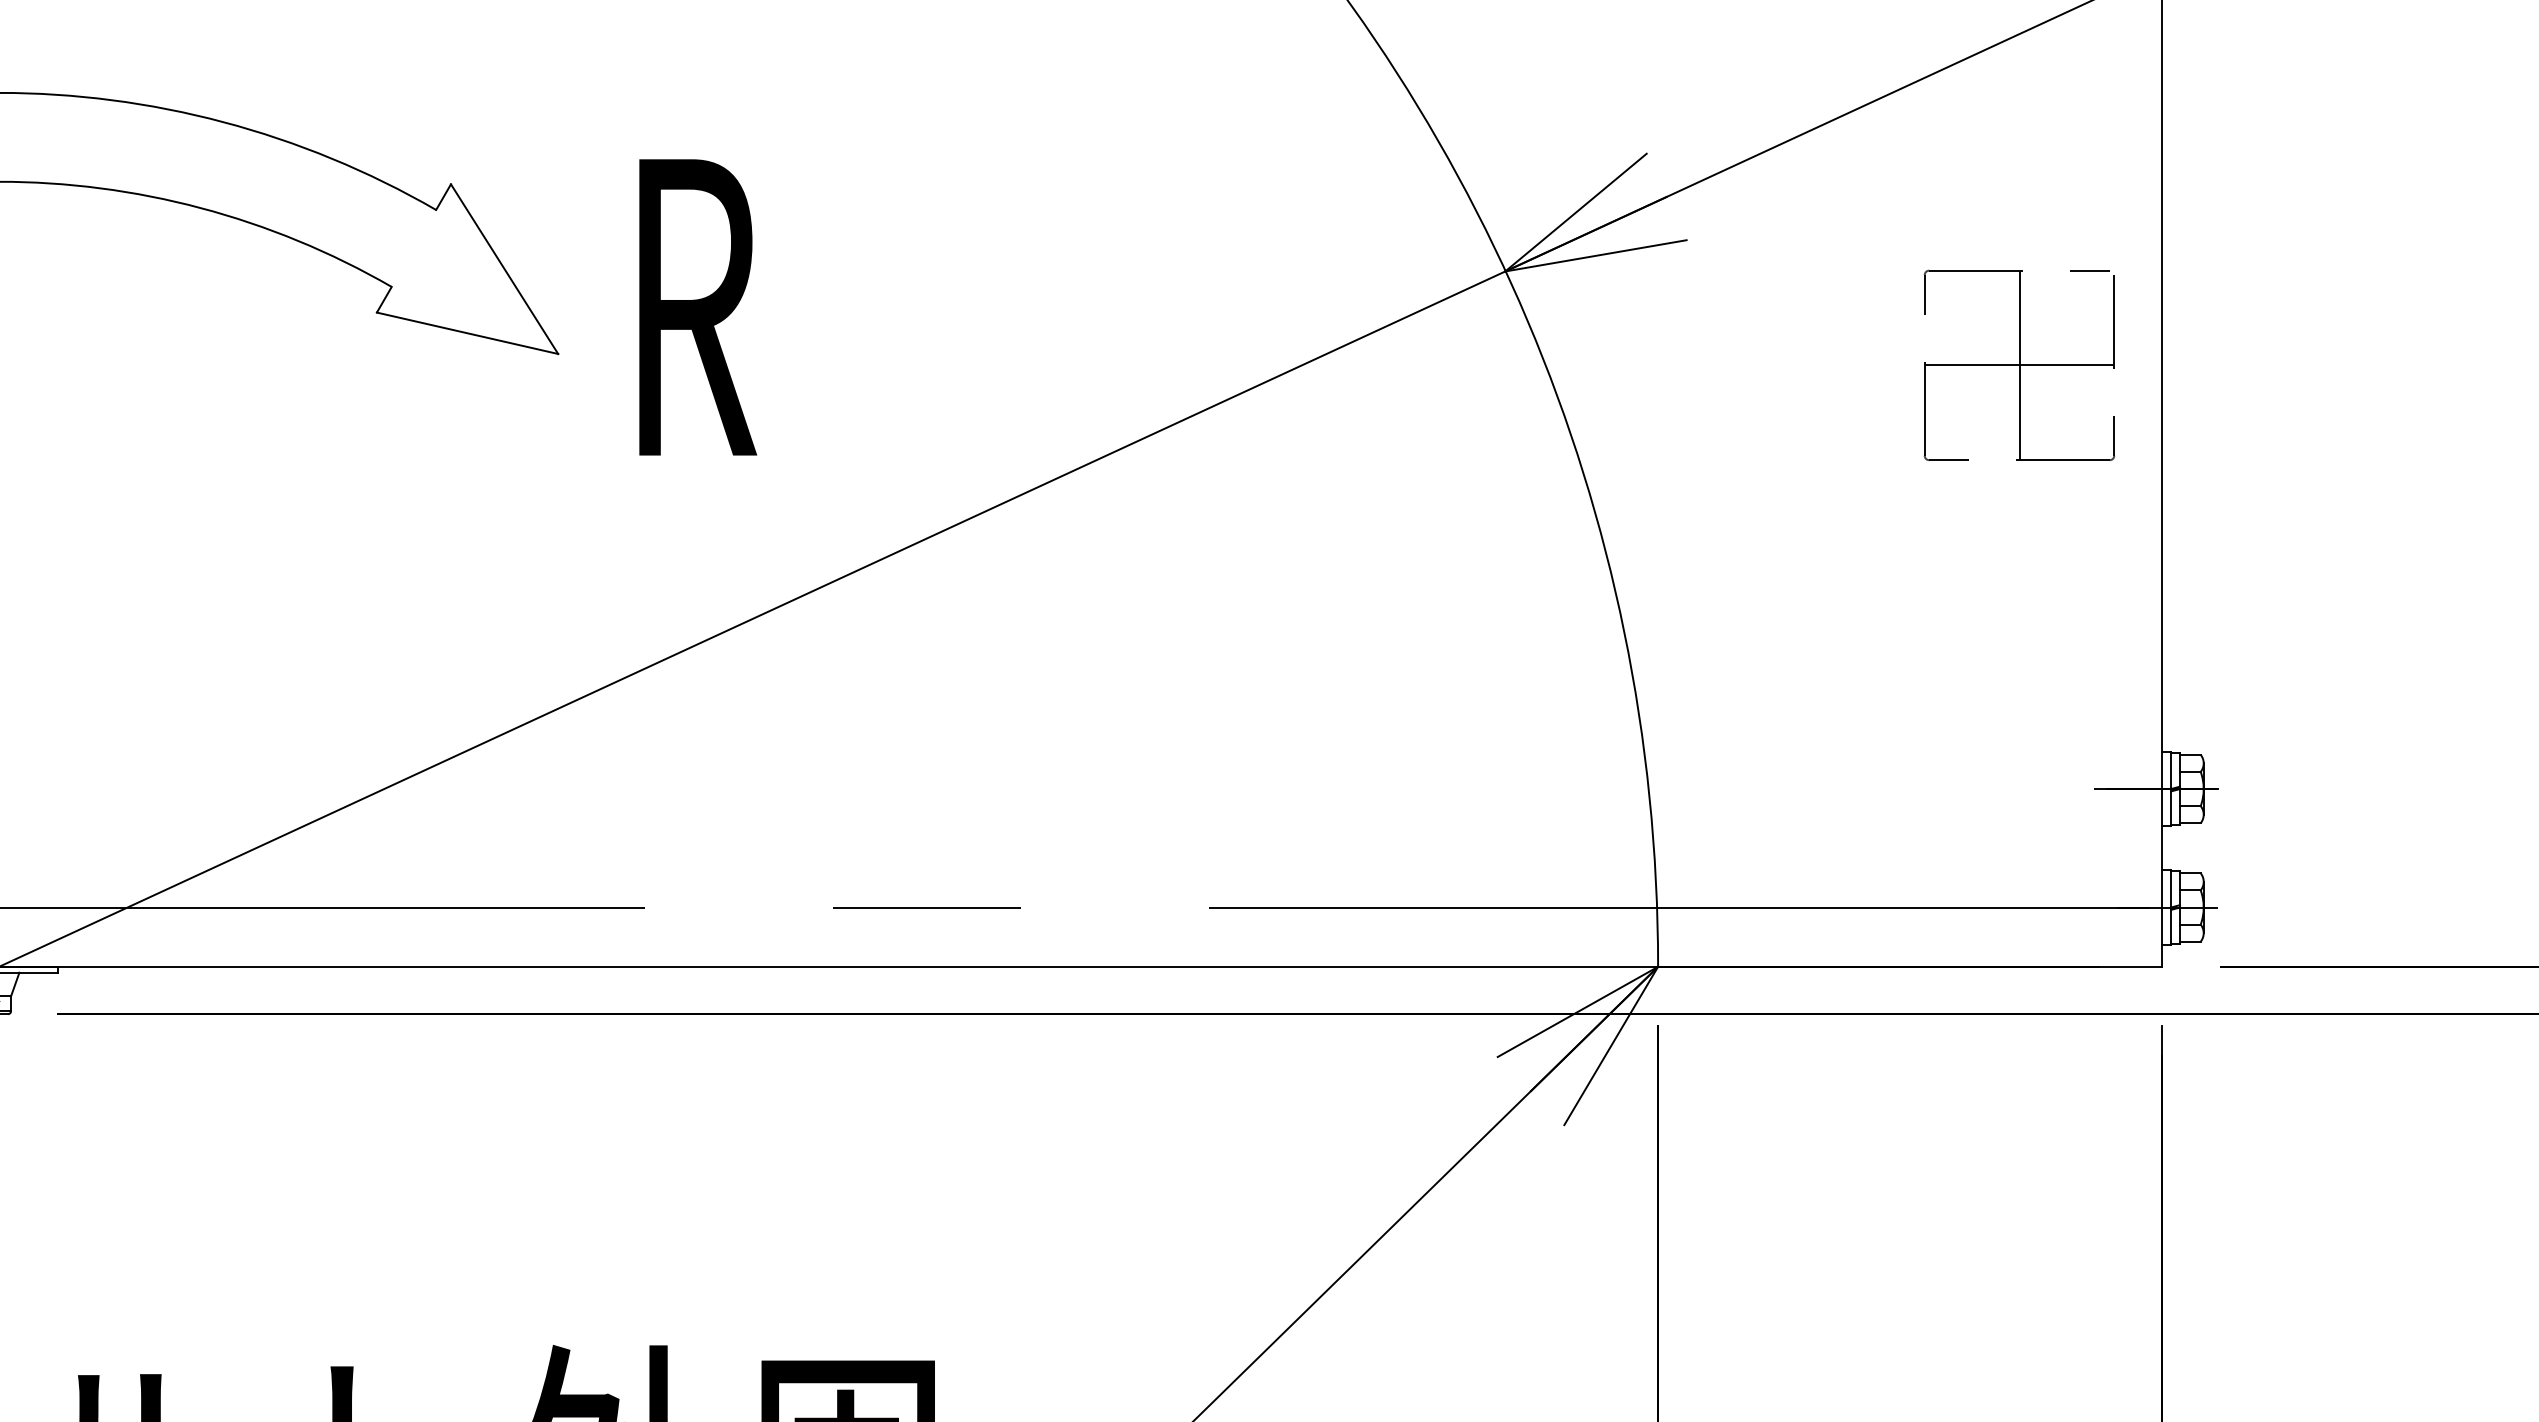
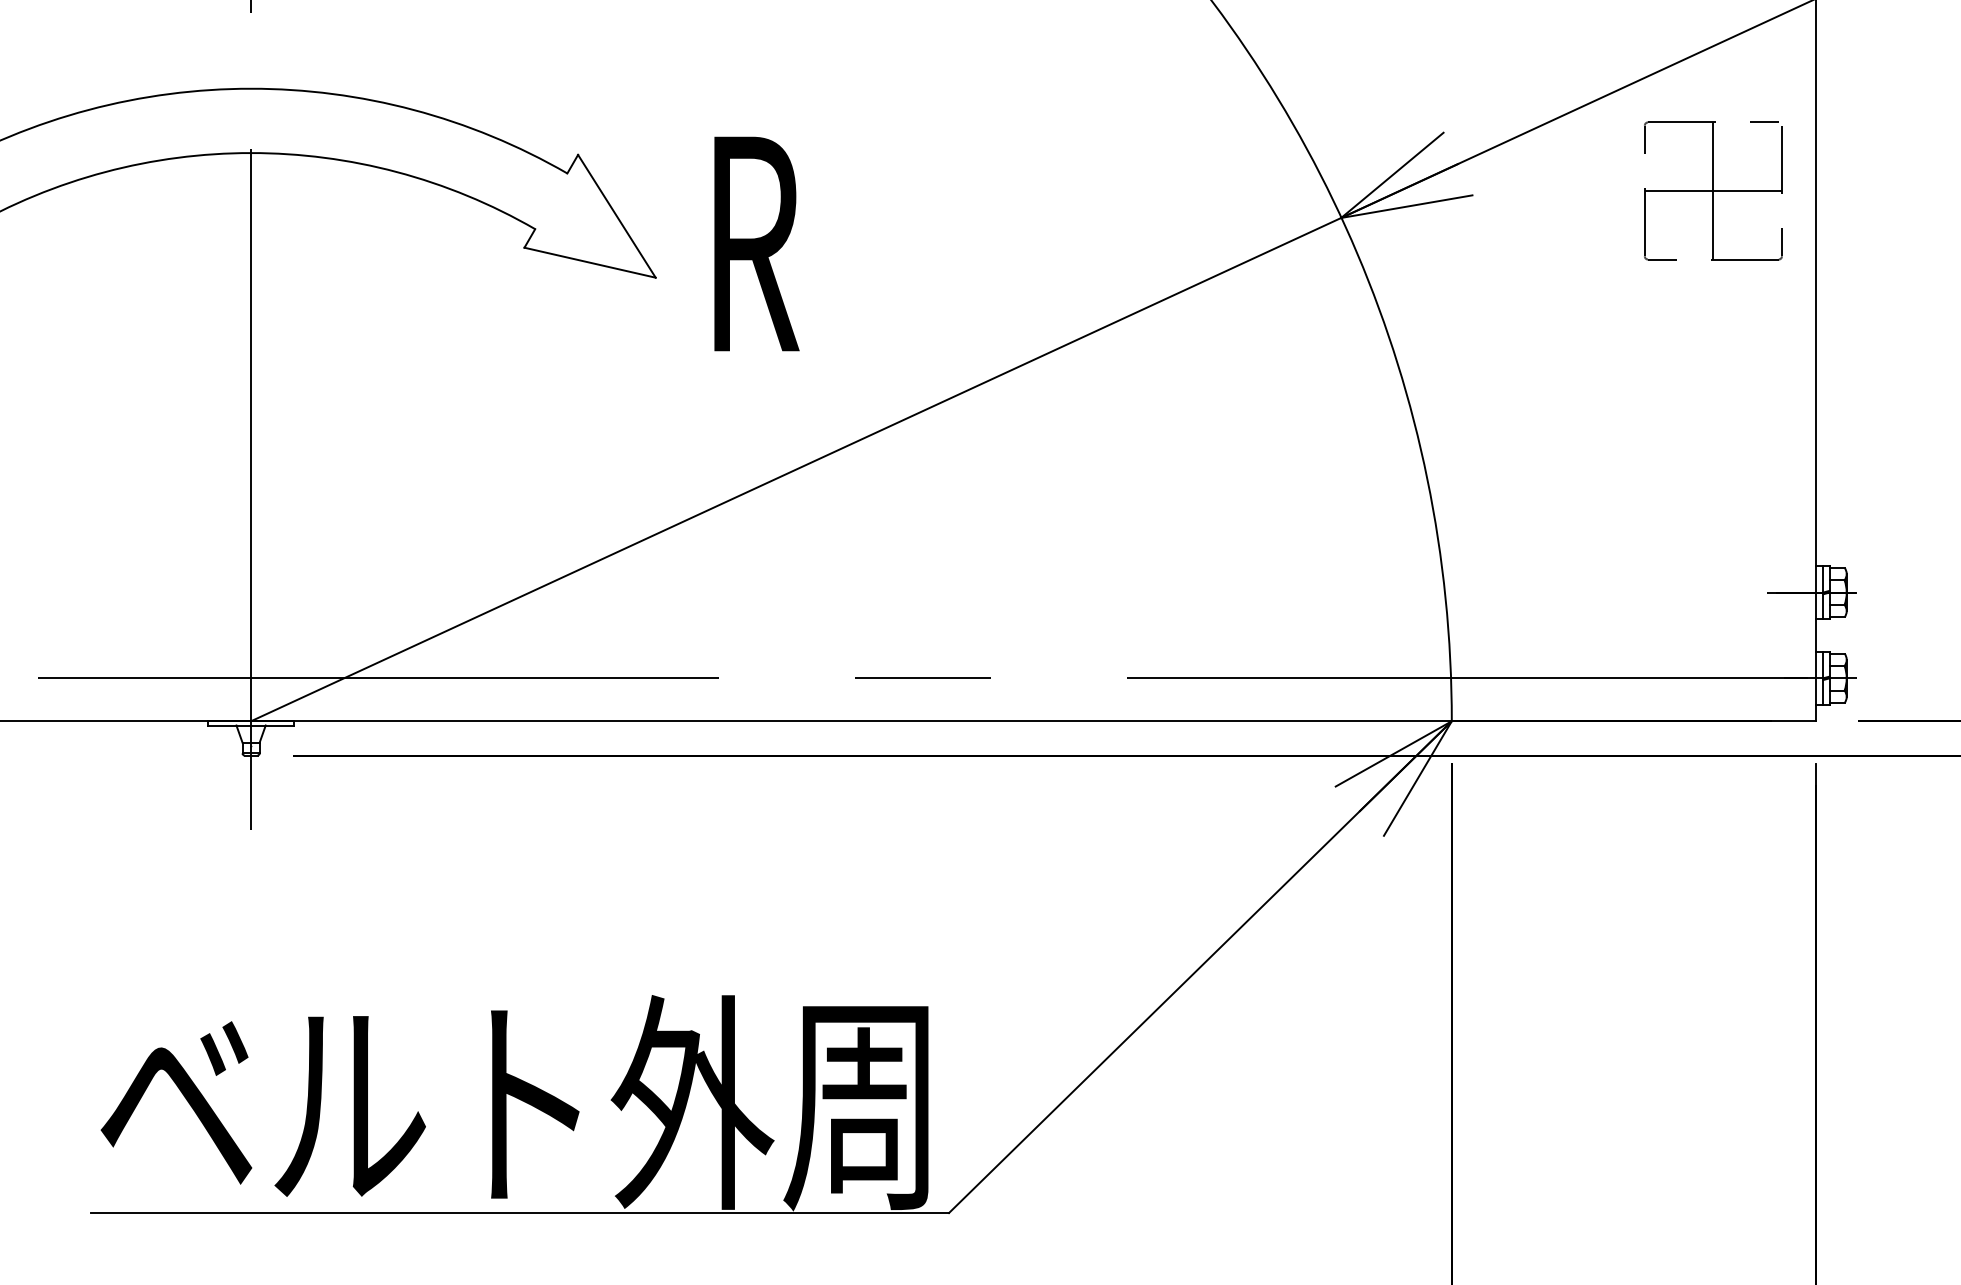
part: (2019, 364) -> (1713, 190), moved

